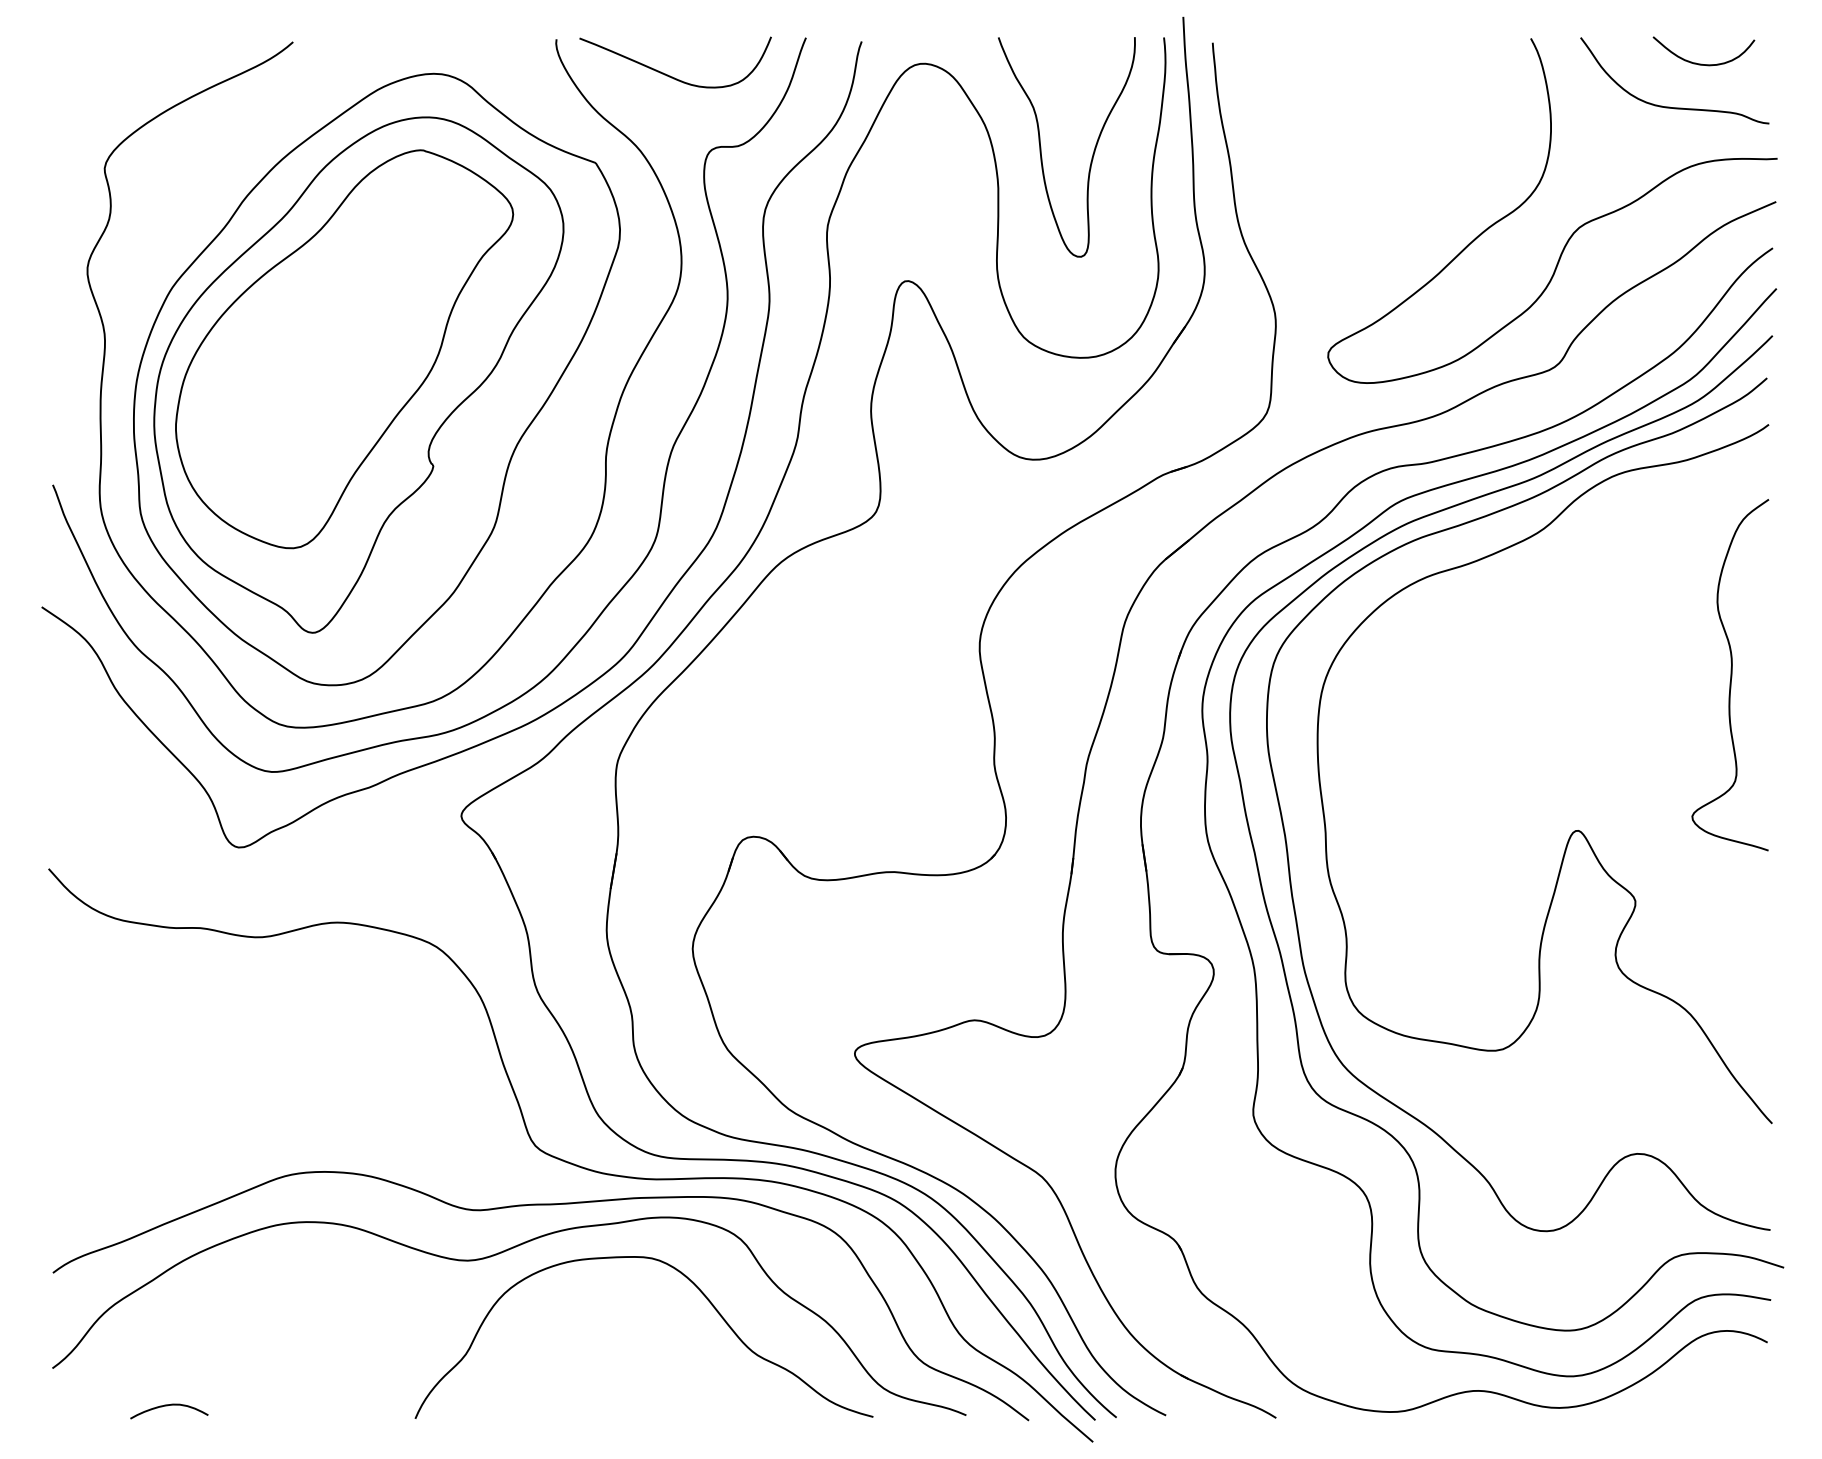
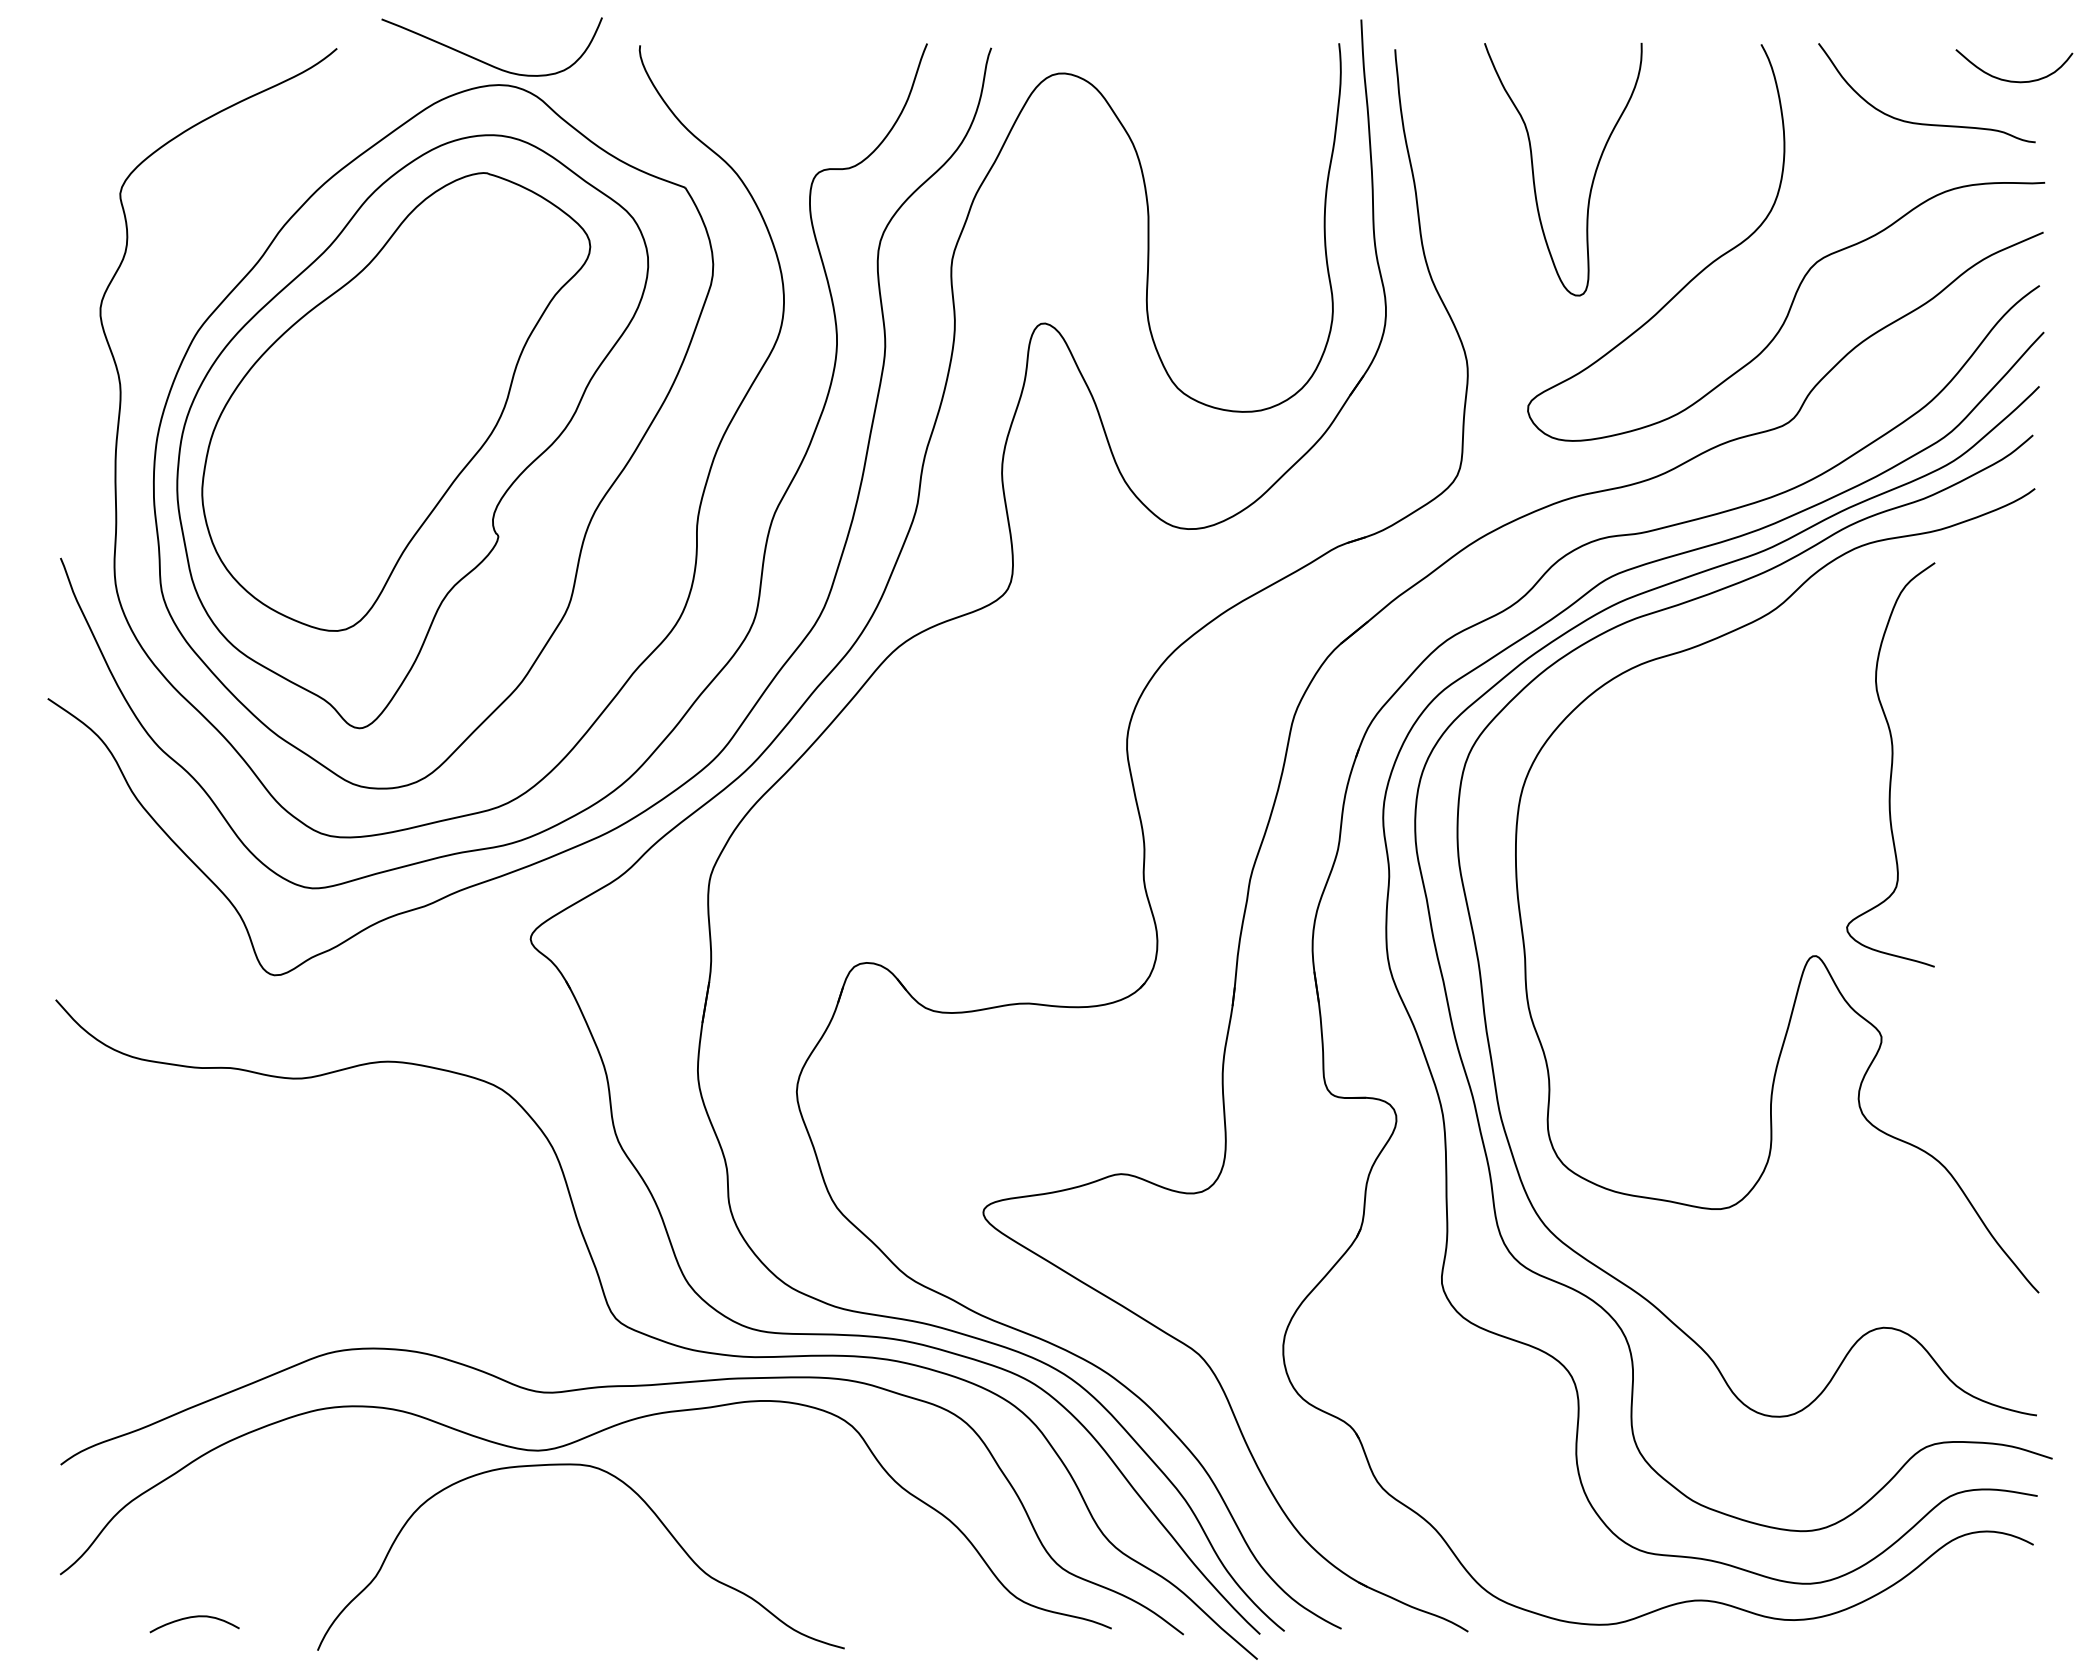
curve: (1703, 63) -> (2013, 80), moved
curve: (668, 75) -> (484, 61), moved
curve: (1041, 151) -> (1534, 174), moved
curve: (1730, 674) -> (1891, 764), moved
curve: (689, 1281) -> (633, 1492), moved

